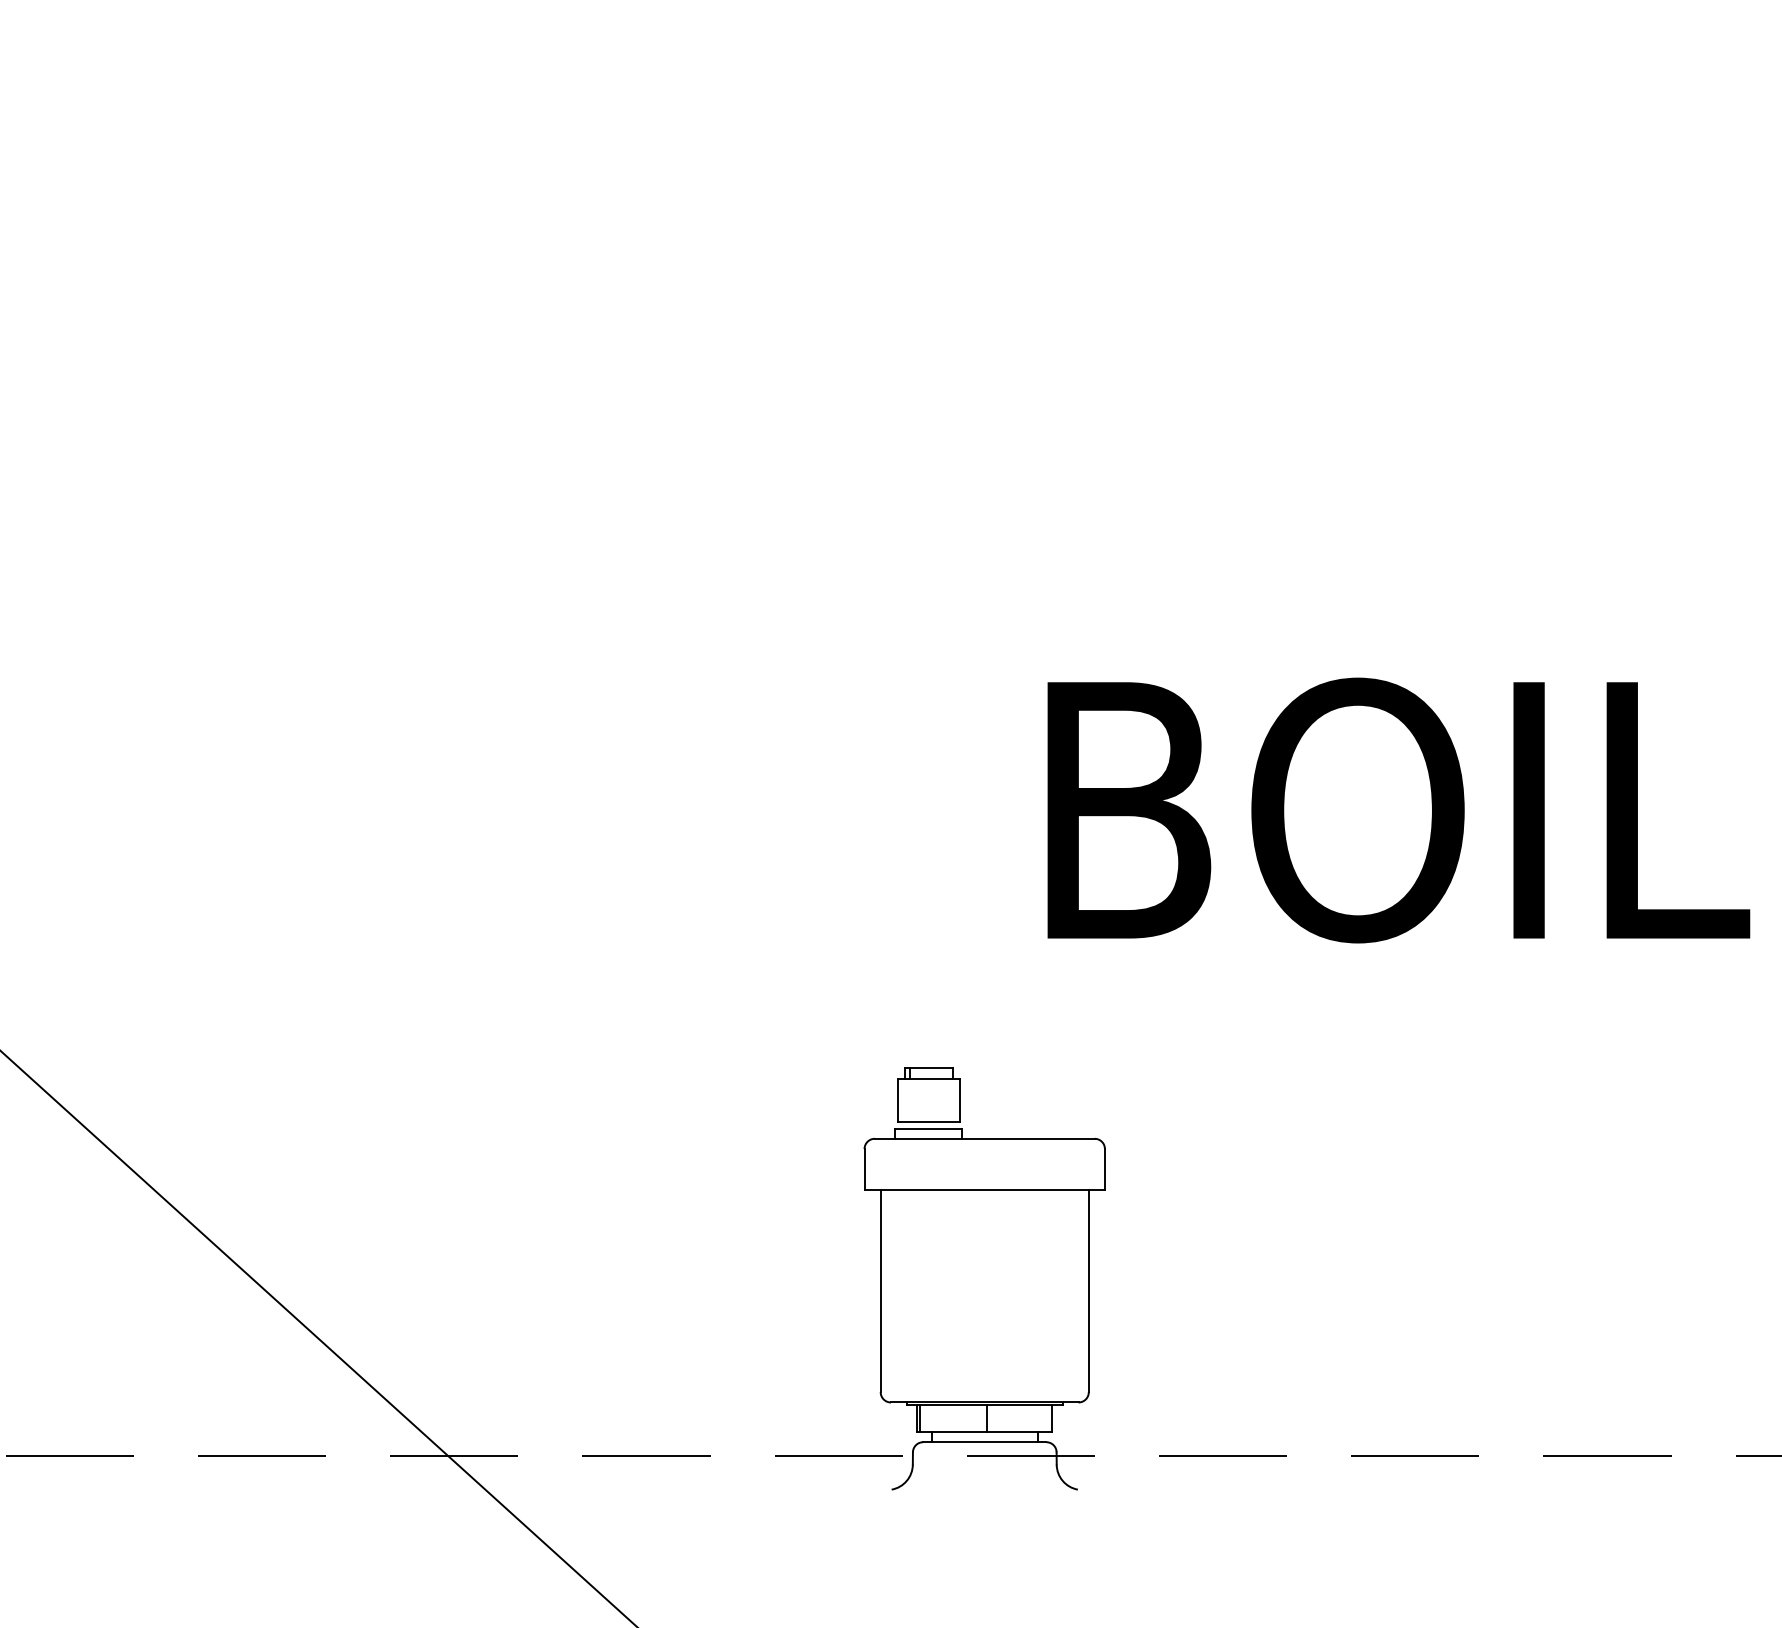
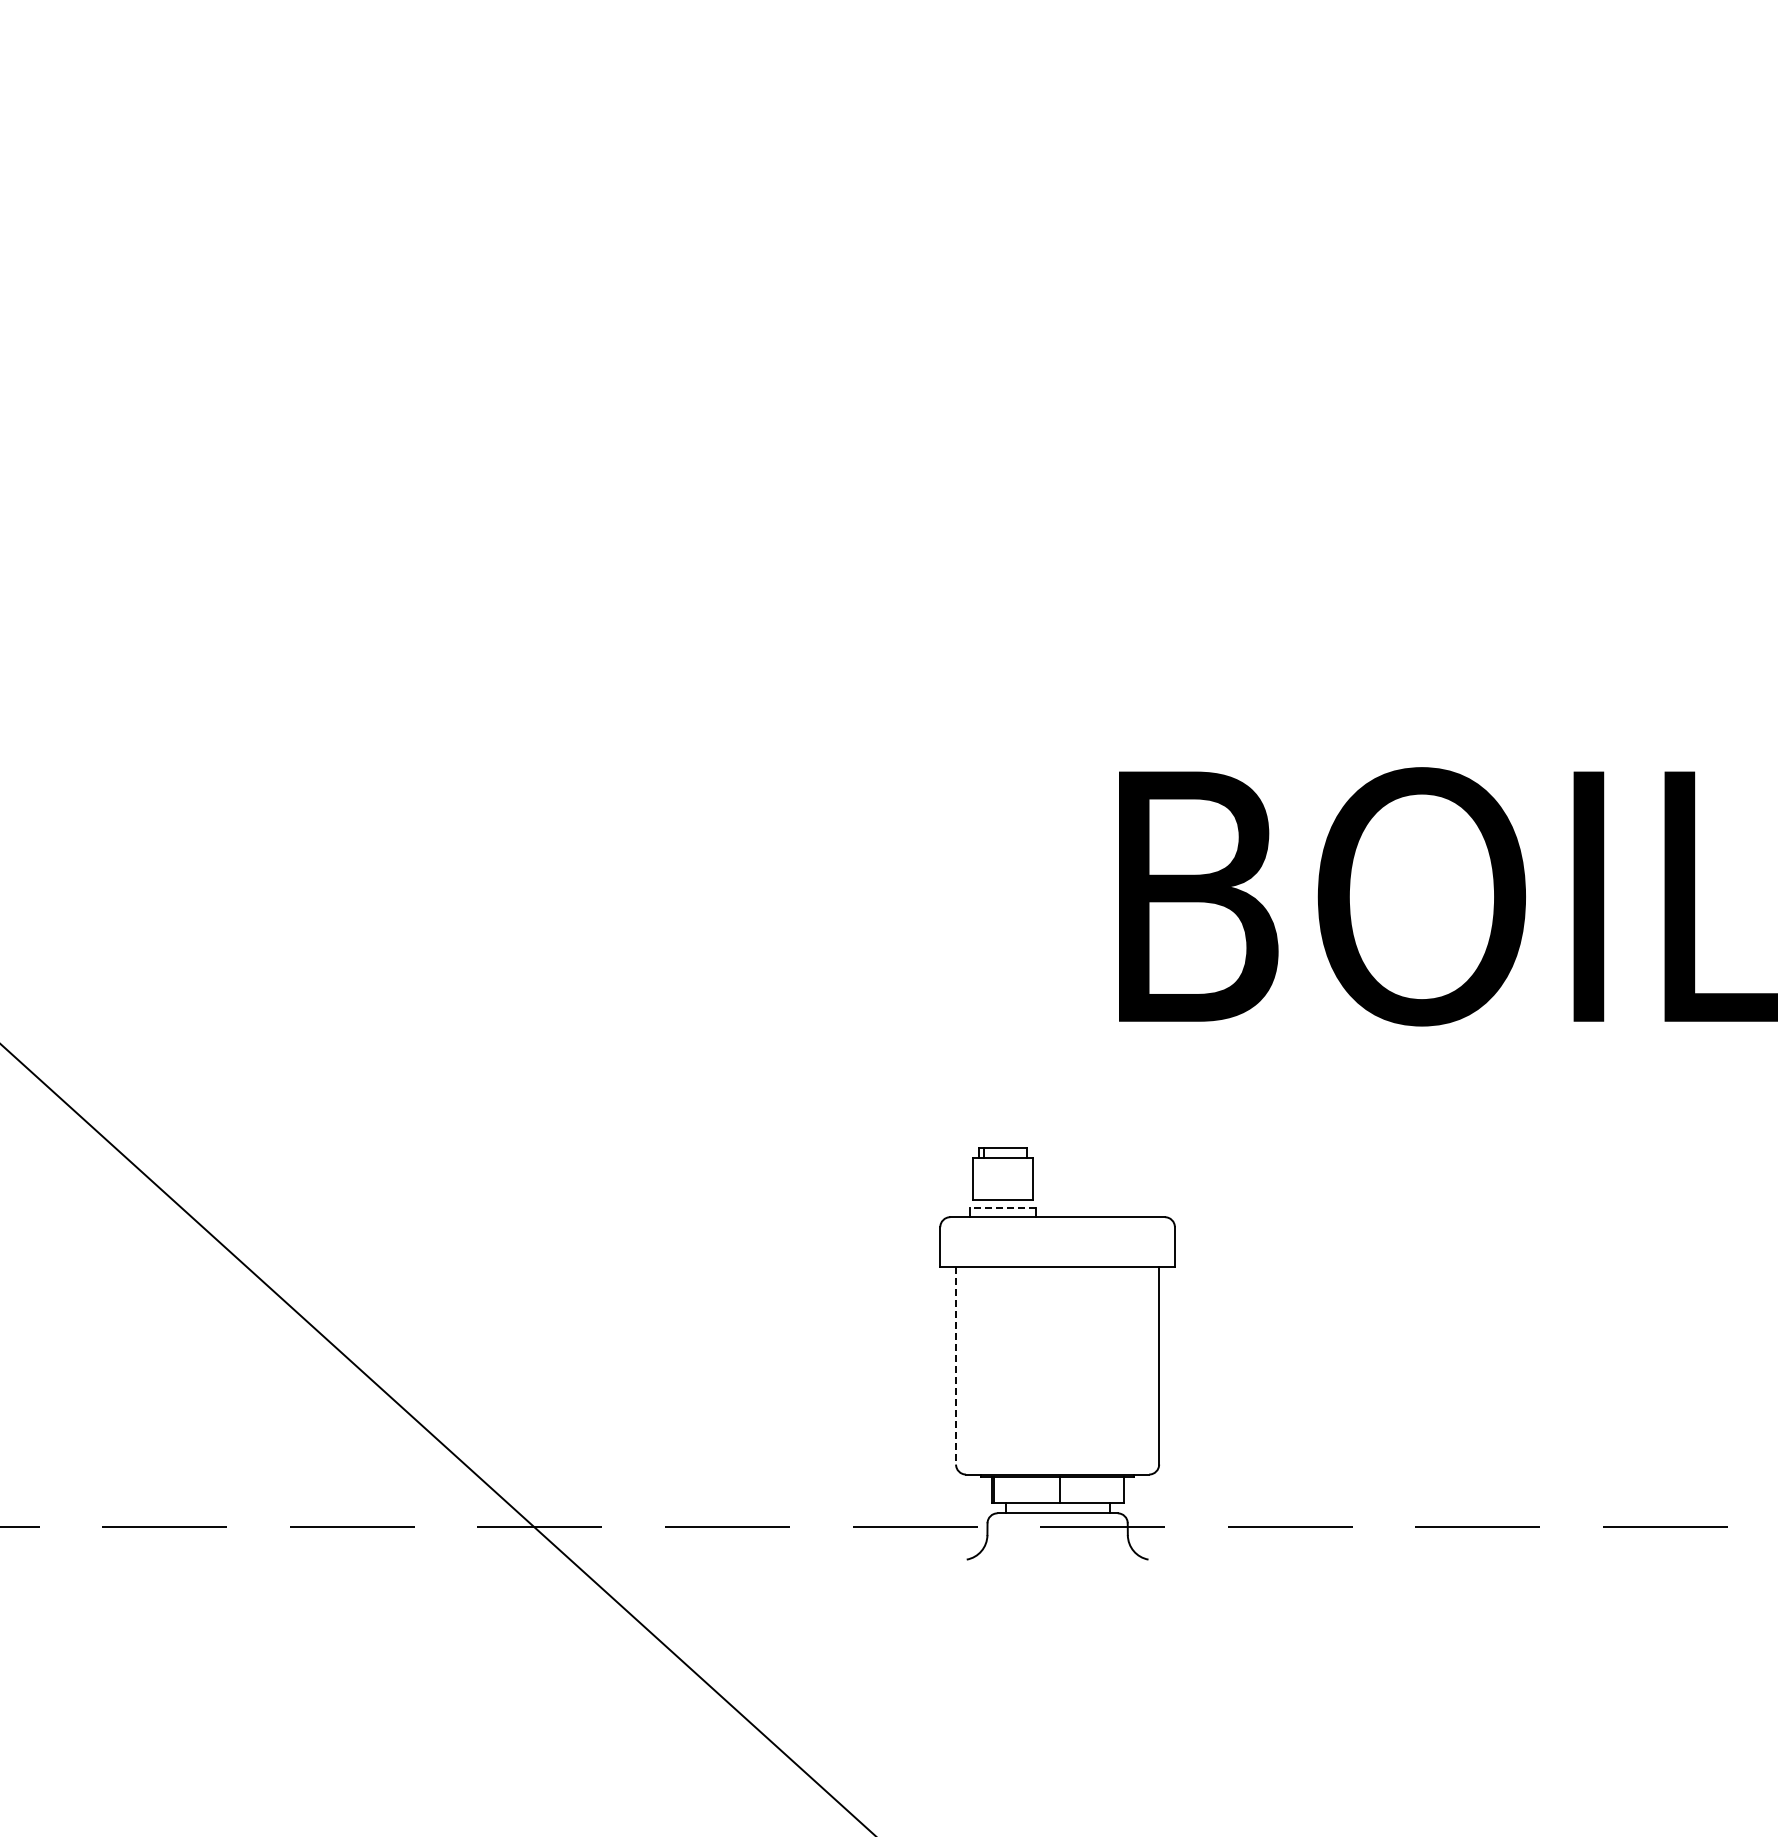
line: (929, 1128) -> (1003, 1207), solid -> dashed
line: (881, 1290) -> (956, 1365), solid -> dashed

